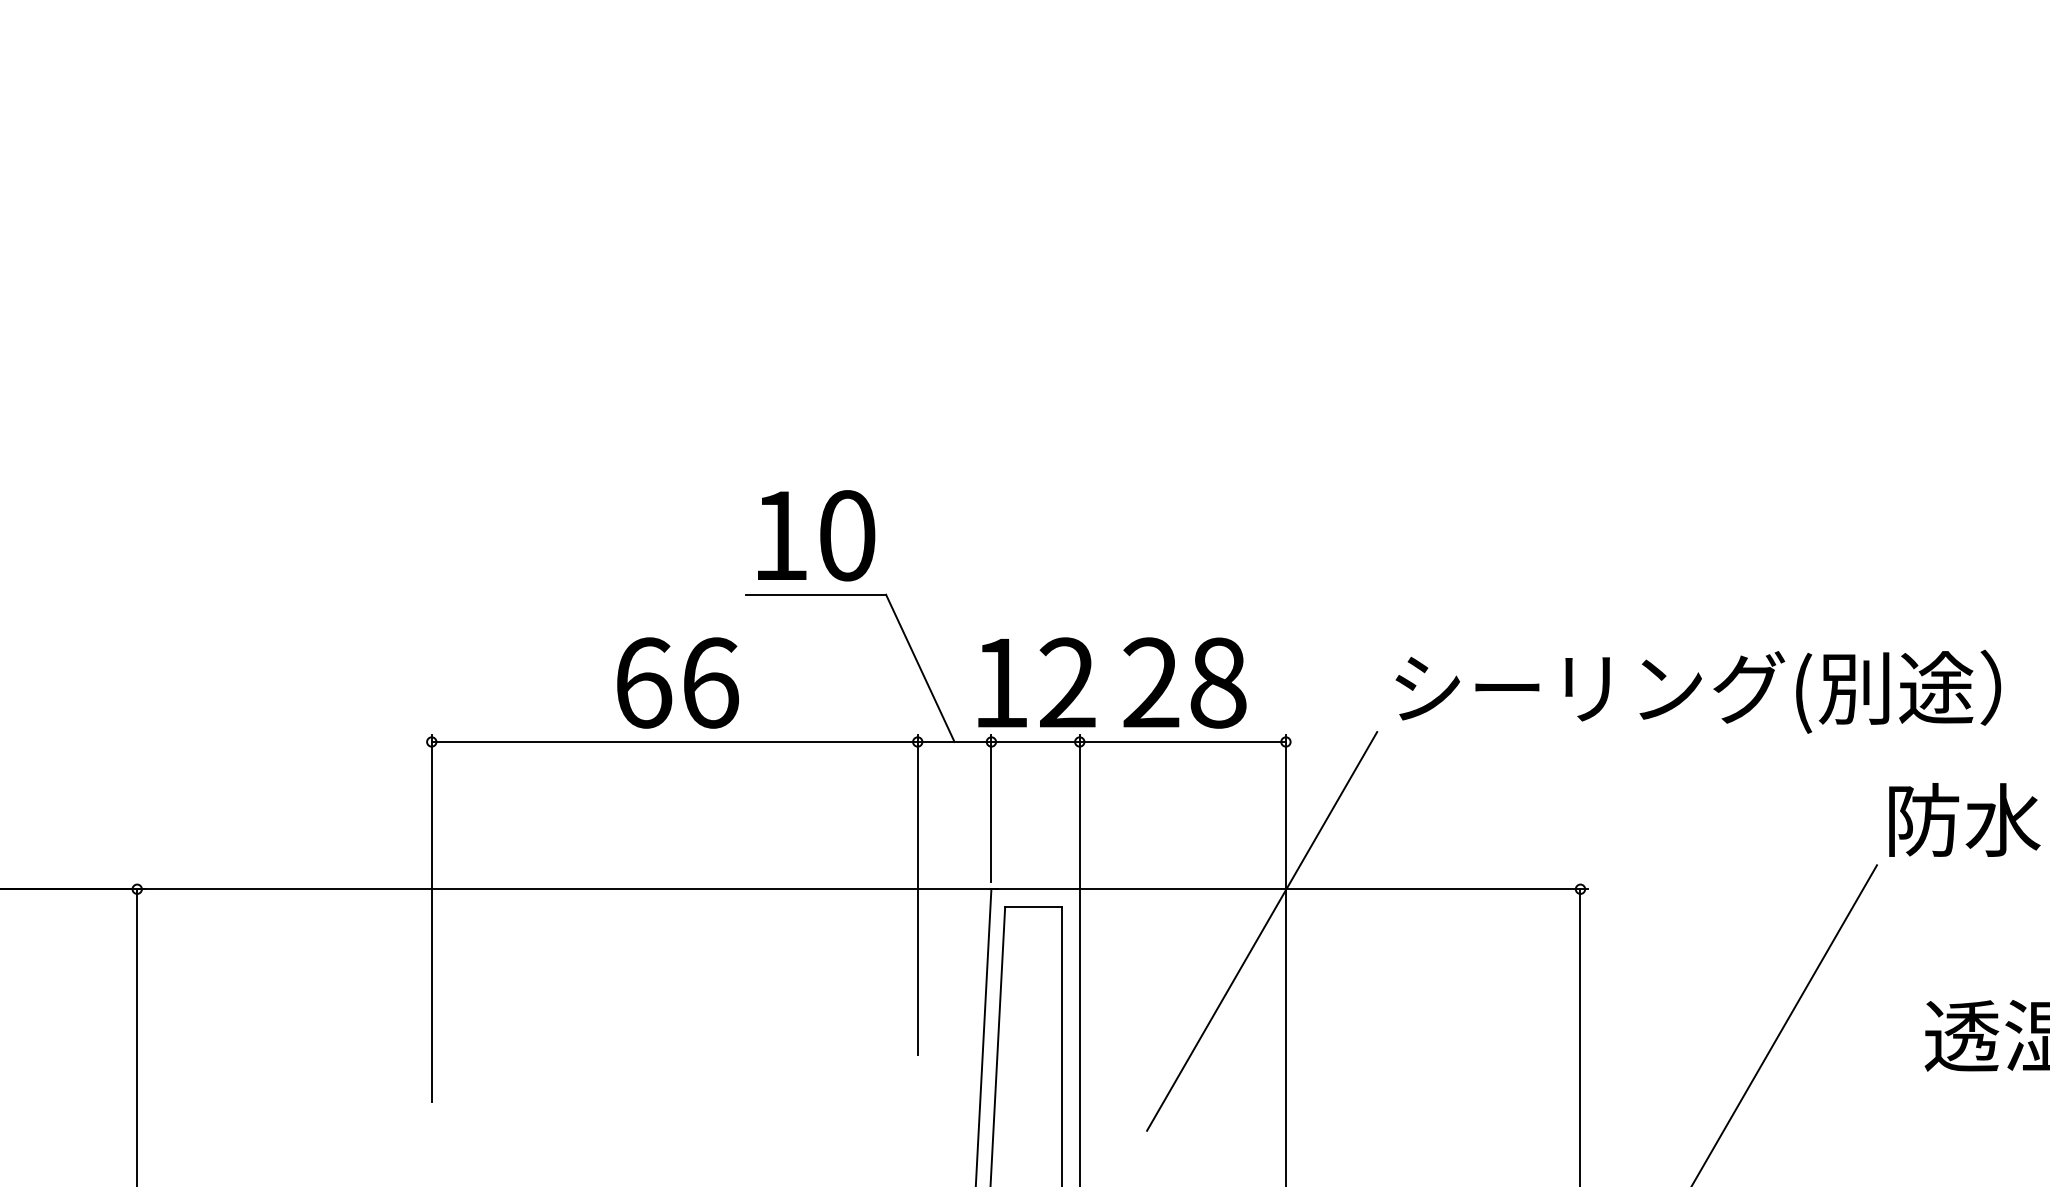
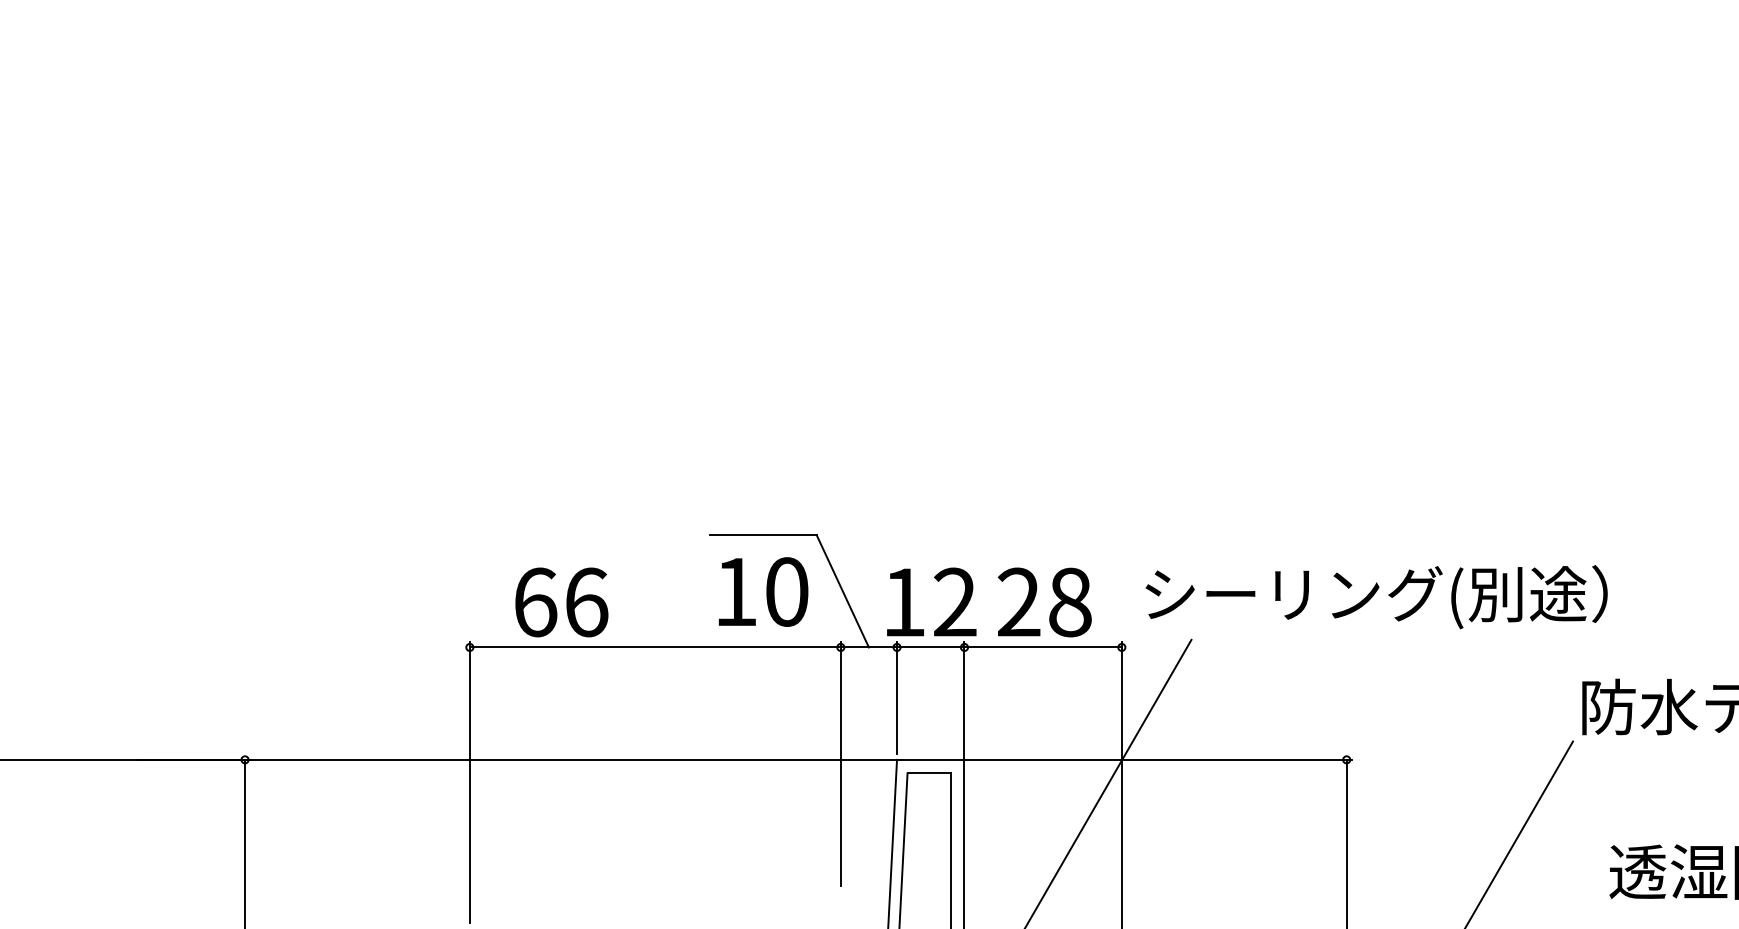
text: (816, 535) -> (763, 591), moved
text: (677, 683) -> (561, 602), moved
text: (1698, 692) -> (1376, 597), moved

